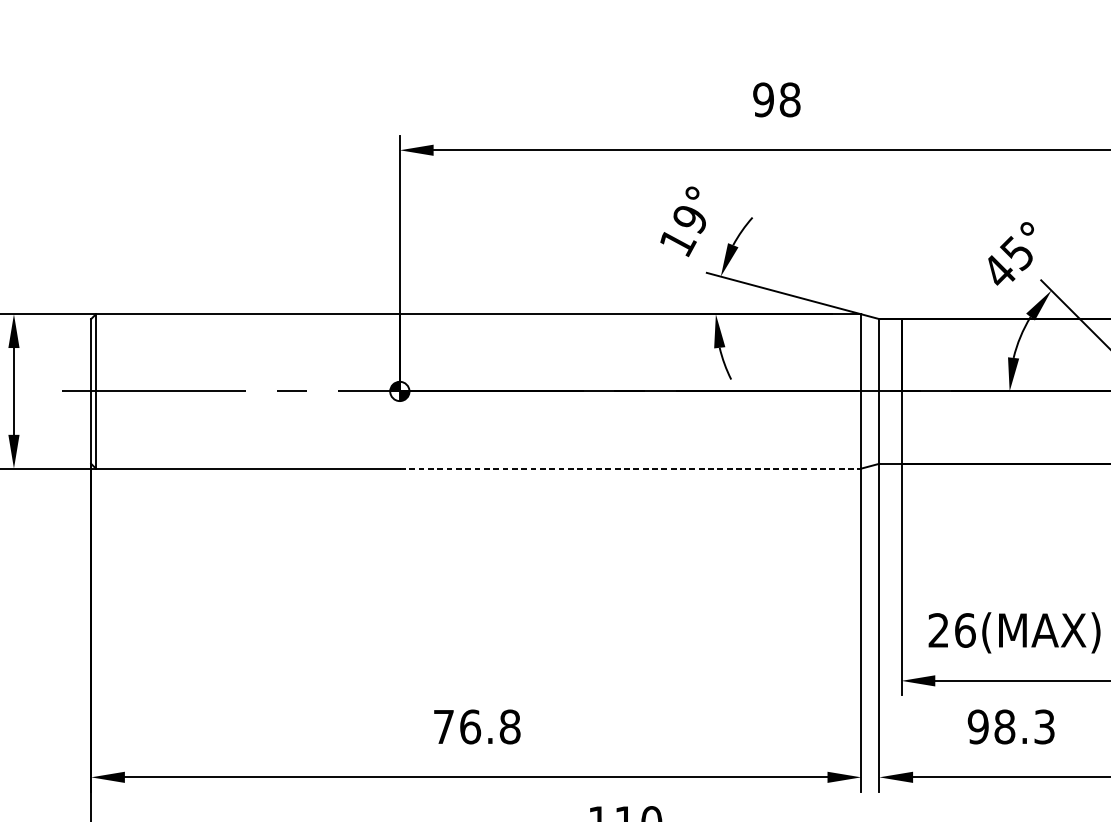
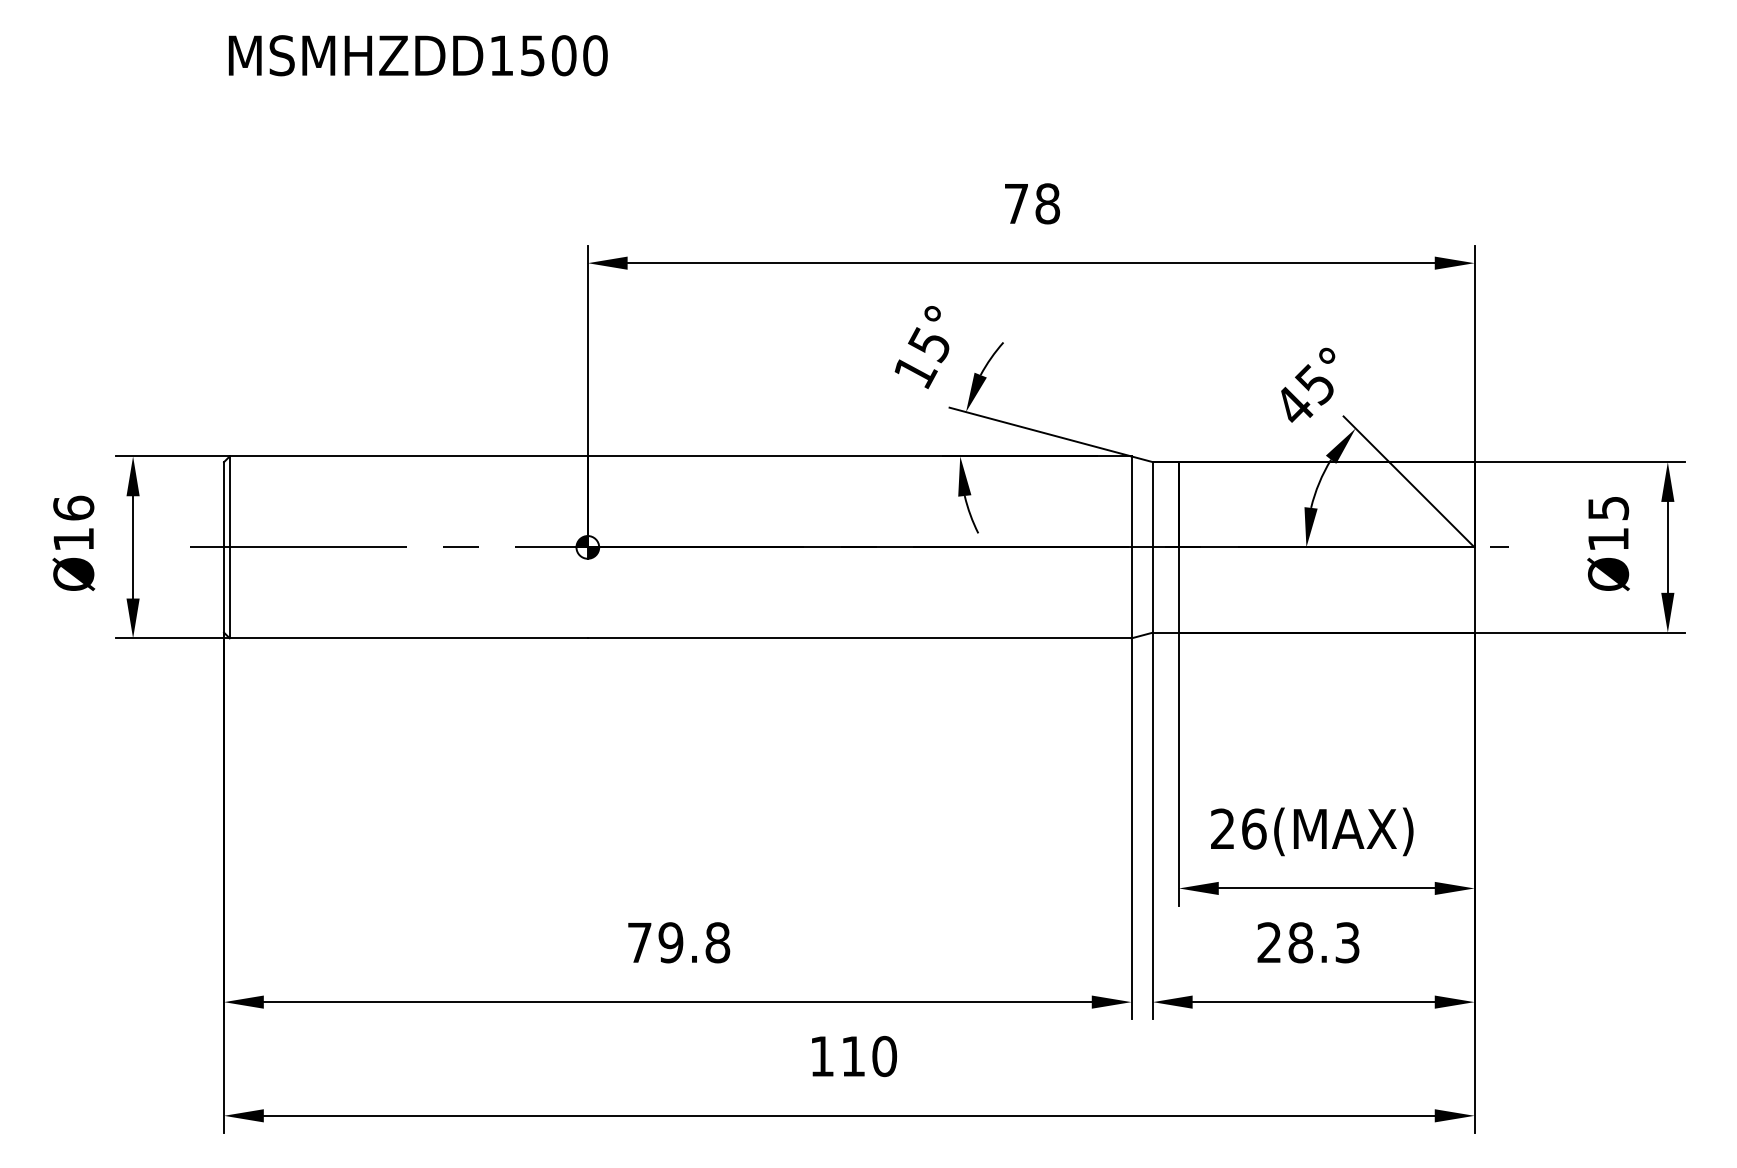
text: (763, 99) -> (1016, 203), 98 -> 78
text: (688, 220) -> (928, 345), 19° -> 15°
line: (630, 468) -> (859, 638), dashed -> solid
text: (470, 726) -> (670, 942), 76.8 -> 79.8
text: (978, 726) -> (1269, 942), 98.3 -> 28.3

